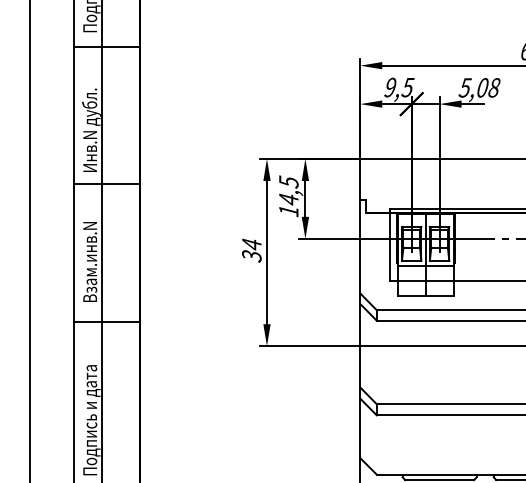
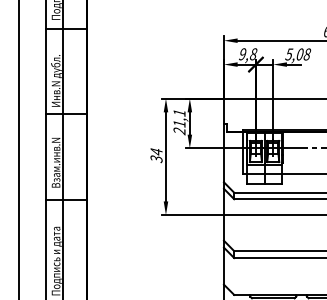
text: (407, 87) -> (253, 54), 9,5 -> 9,8
text: (288, 197) -> (179, 122), 14,5 -> 21,1

